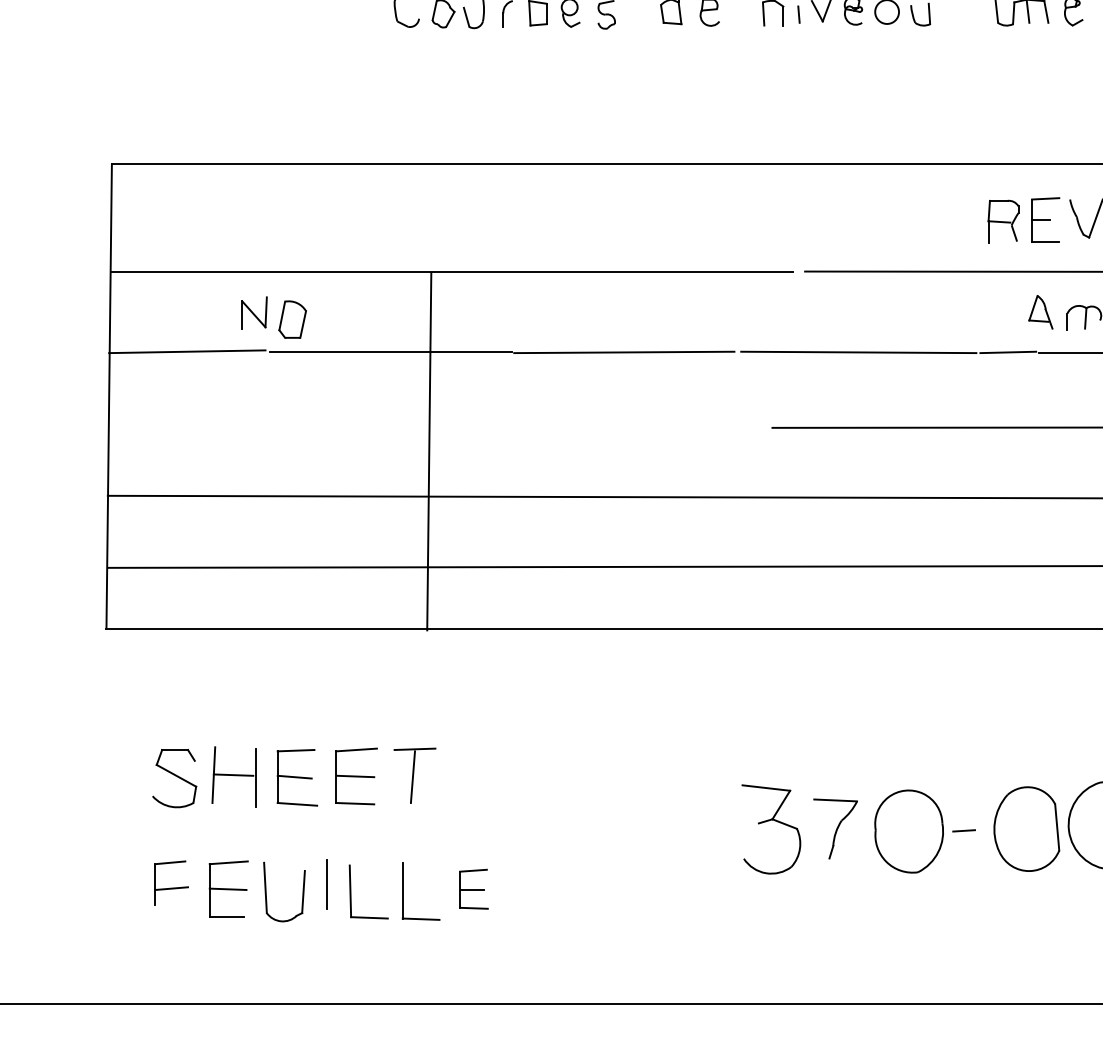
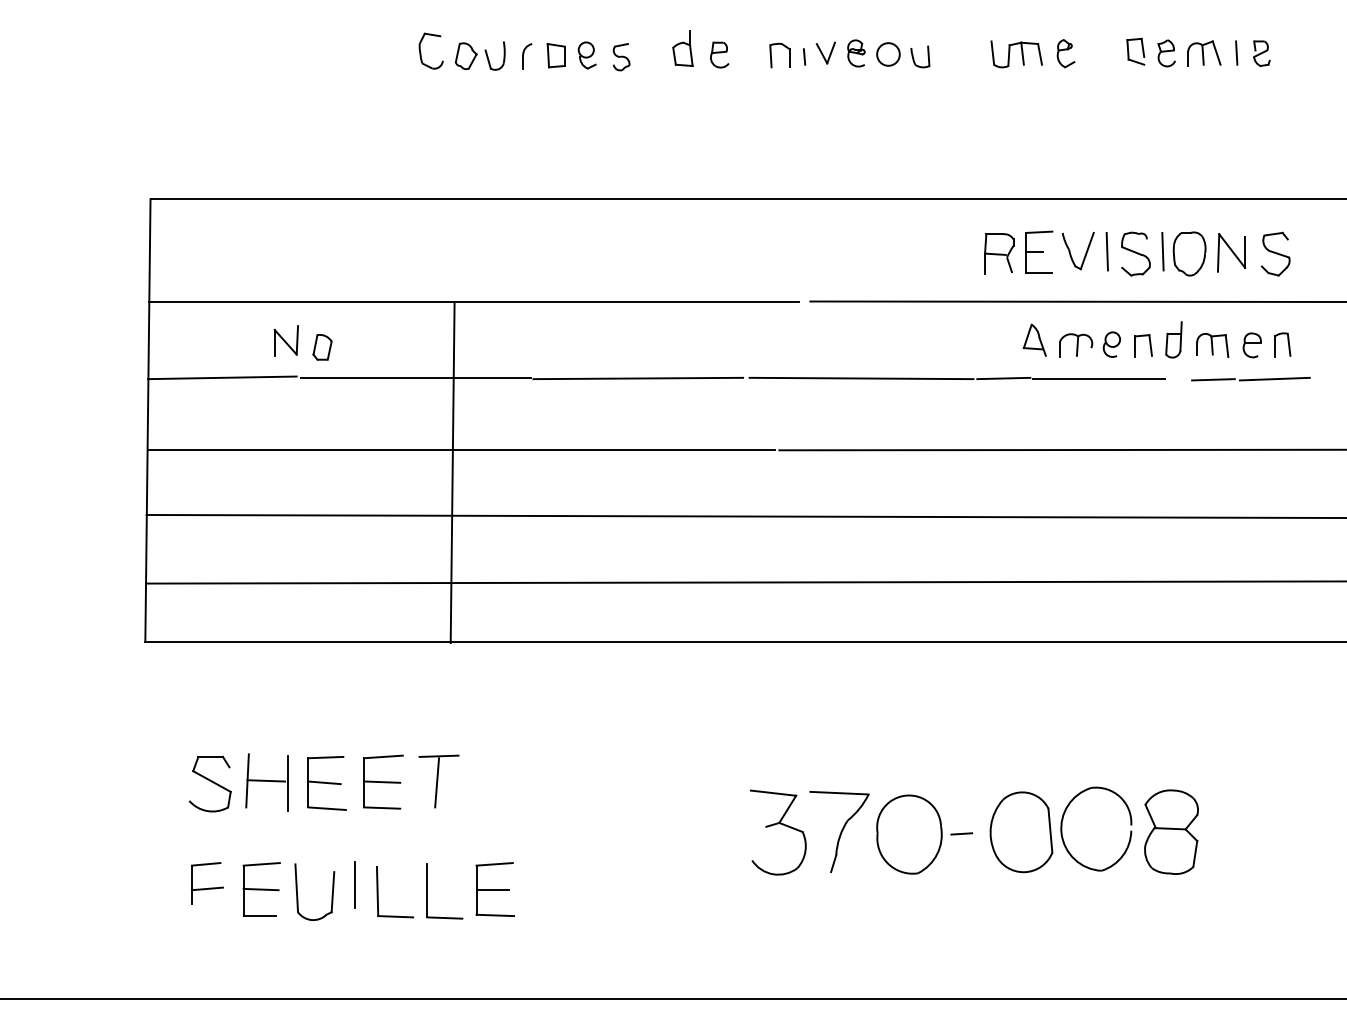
part: (292, 319) -> (322, 347), size x0.71
line: (438, 428) -> (461, 450), added
part: (835, 829) -> (839, 832), size x1.43
part: (473, 889) -> (494, 889), size x1.43

